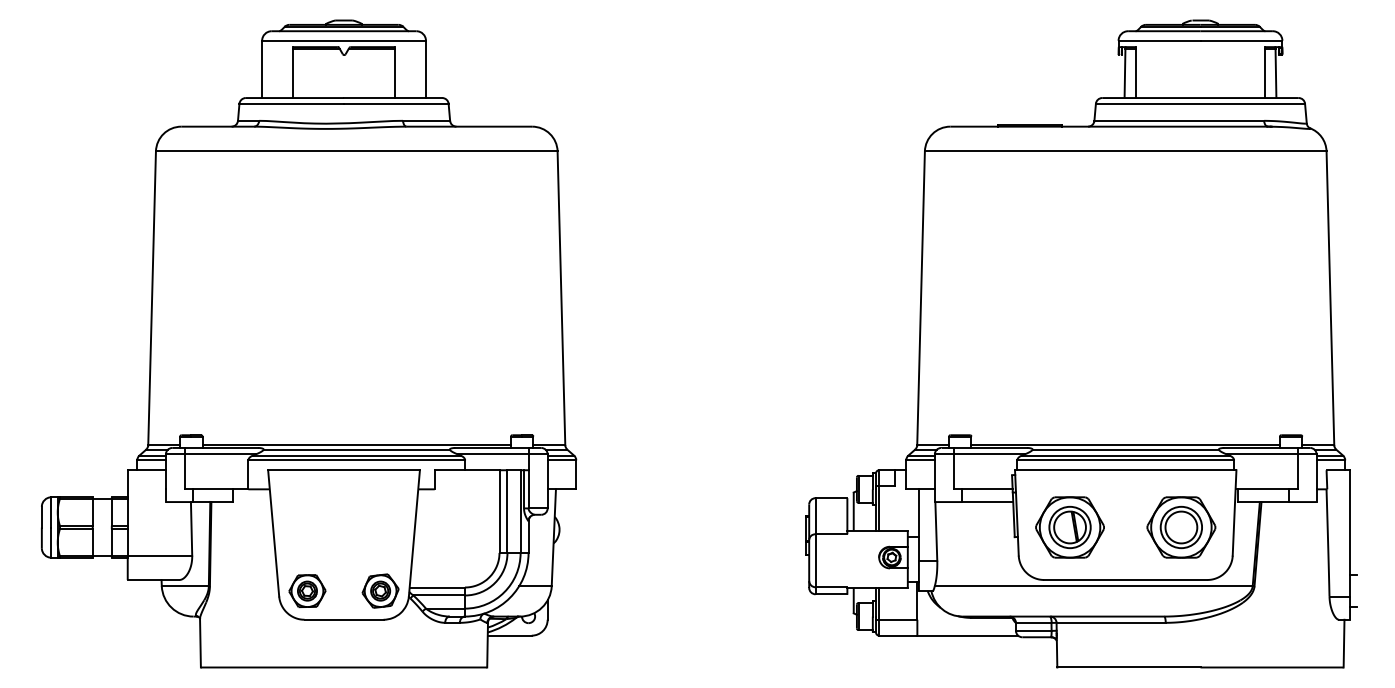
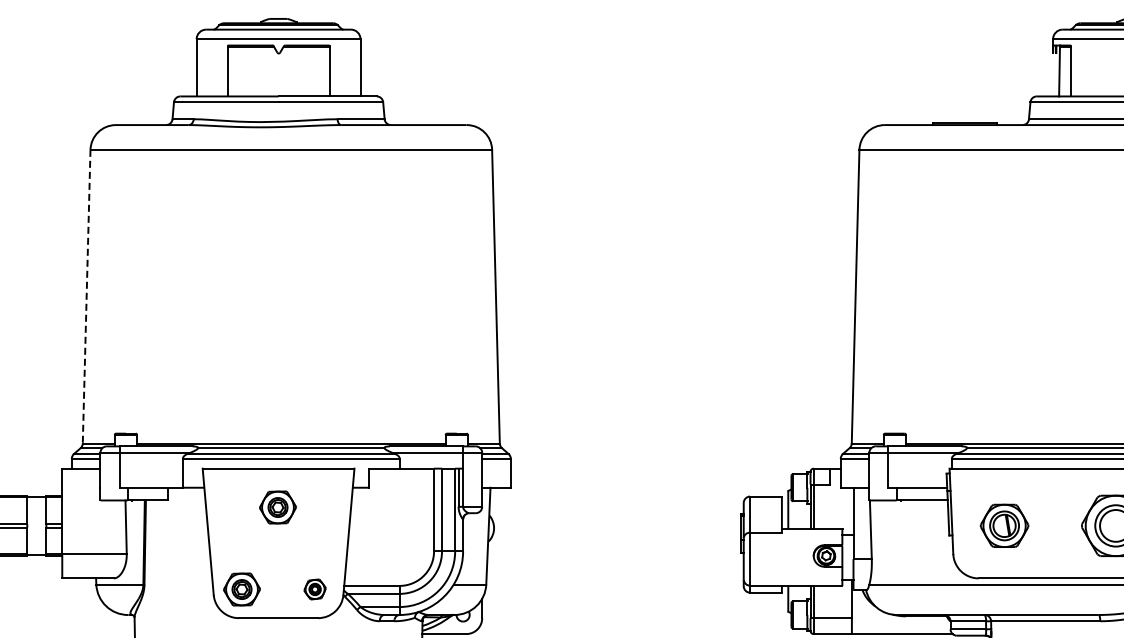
line: (152, 298) -> (87, 296), solid -> dashed
part: (343, 509) -> (278, 507), added
part: (1069, 527) -> (1004, 525), size x0.7
part: (380, 590) -> (315, 588), size x0.6

